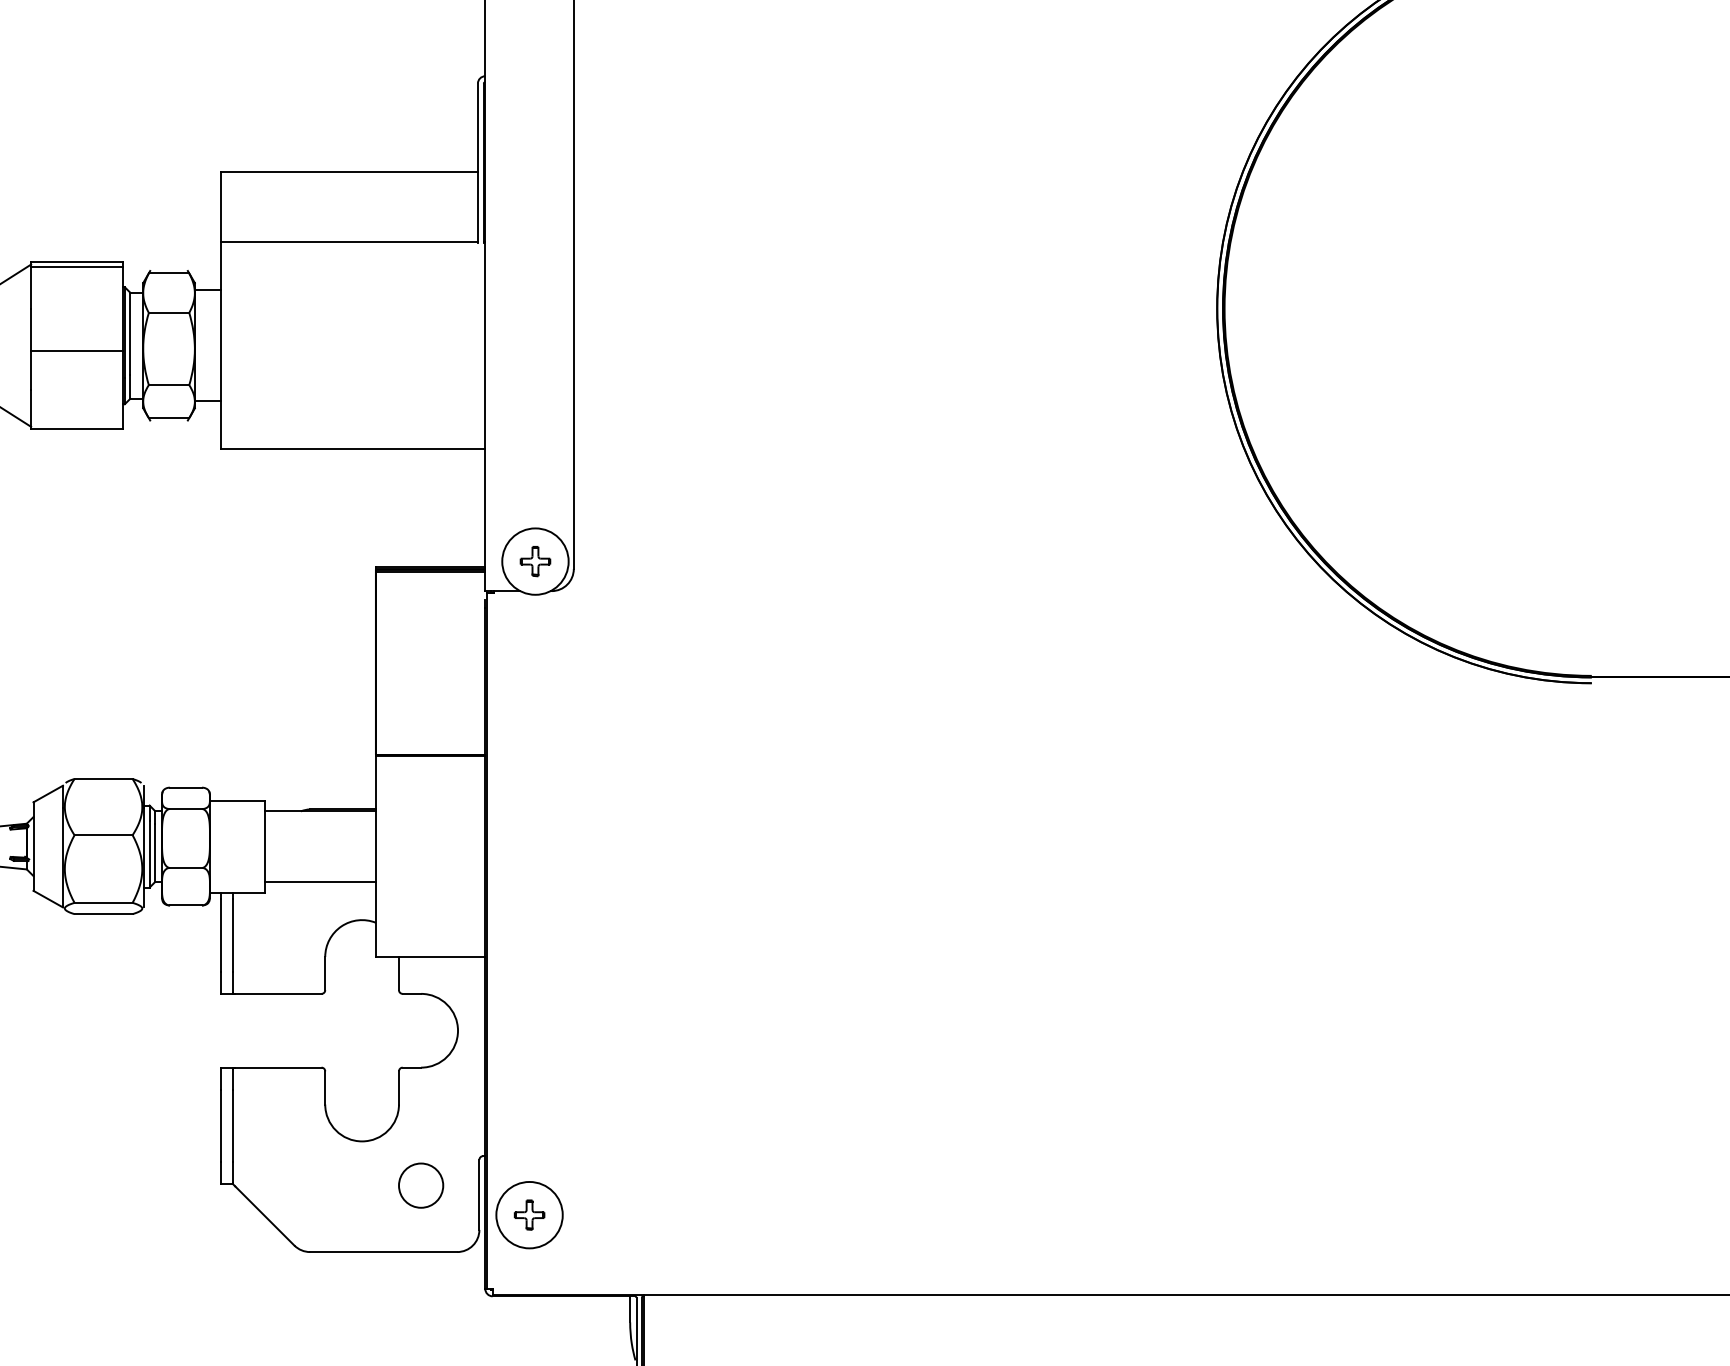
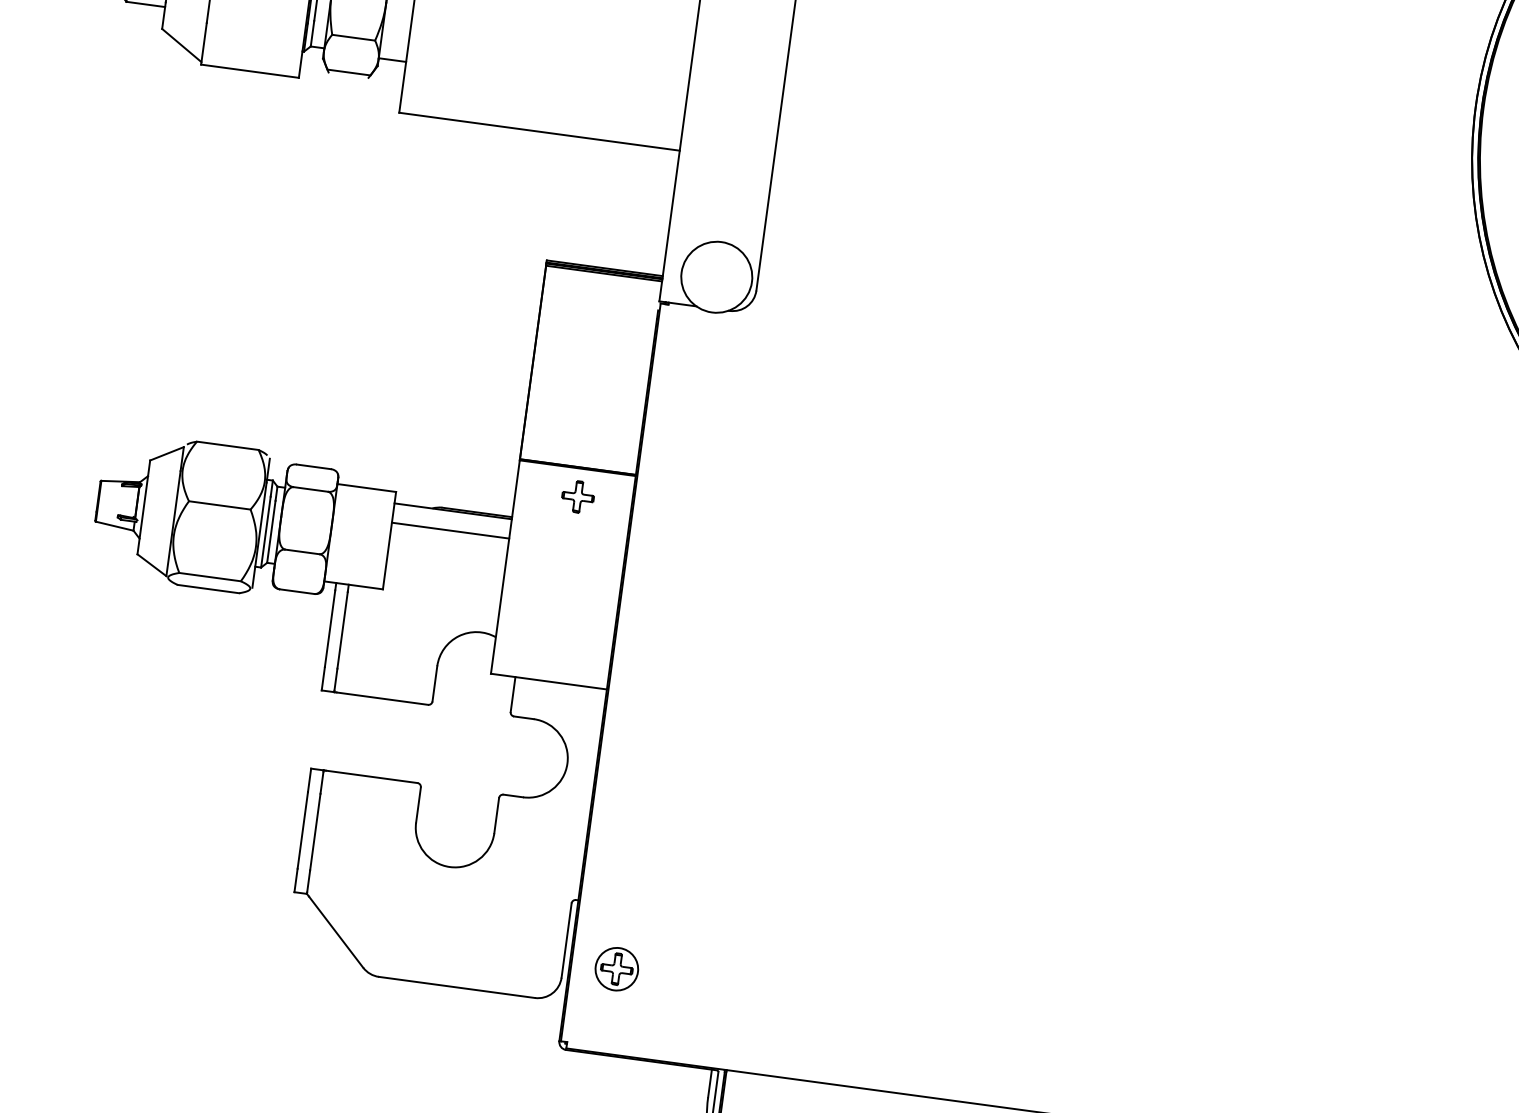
part: (535, 561) -> (578, 496), moved
line: (320, 881) -> (450, 530), moved
circle: (421, 1185) -> (506, 922), removed
circle: (529, 1214) -> (616, 968), size x0.6

